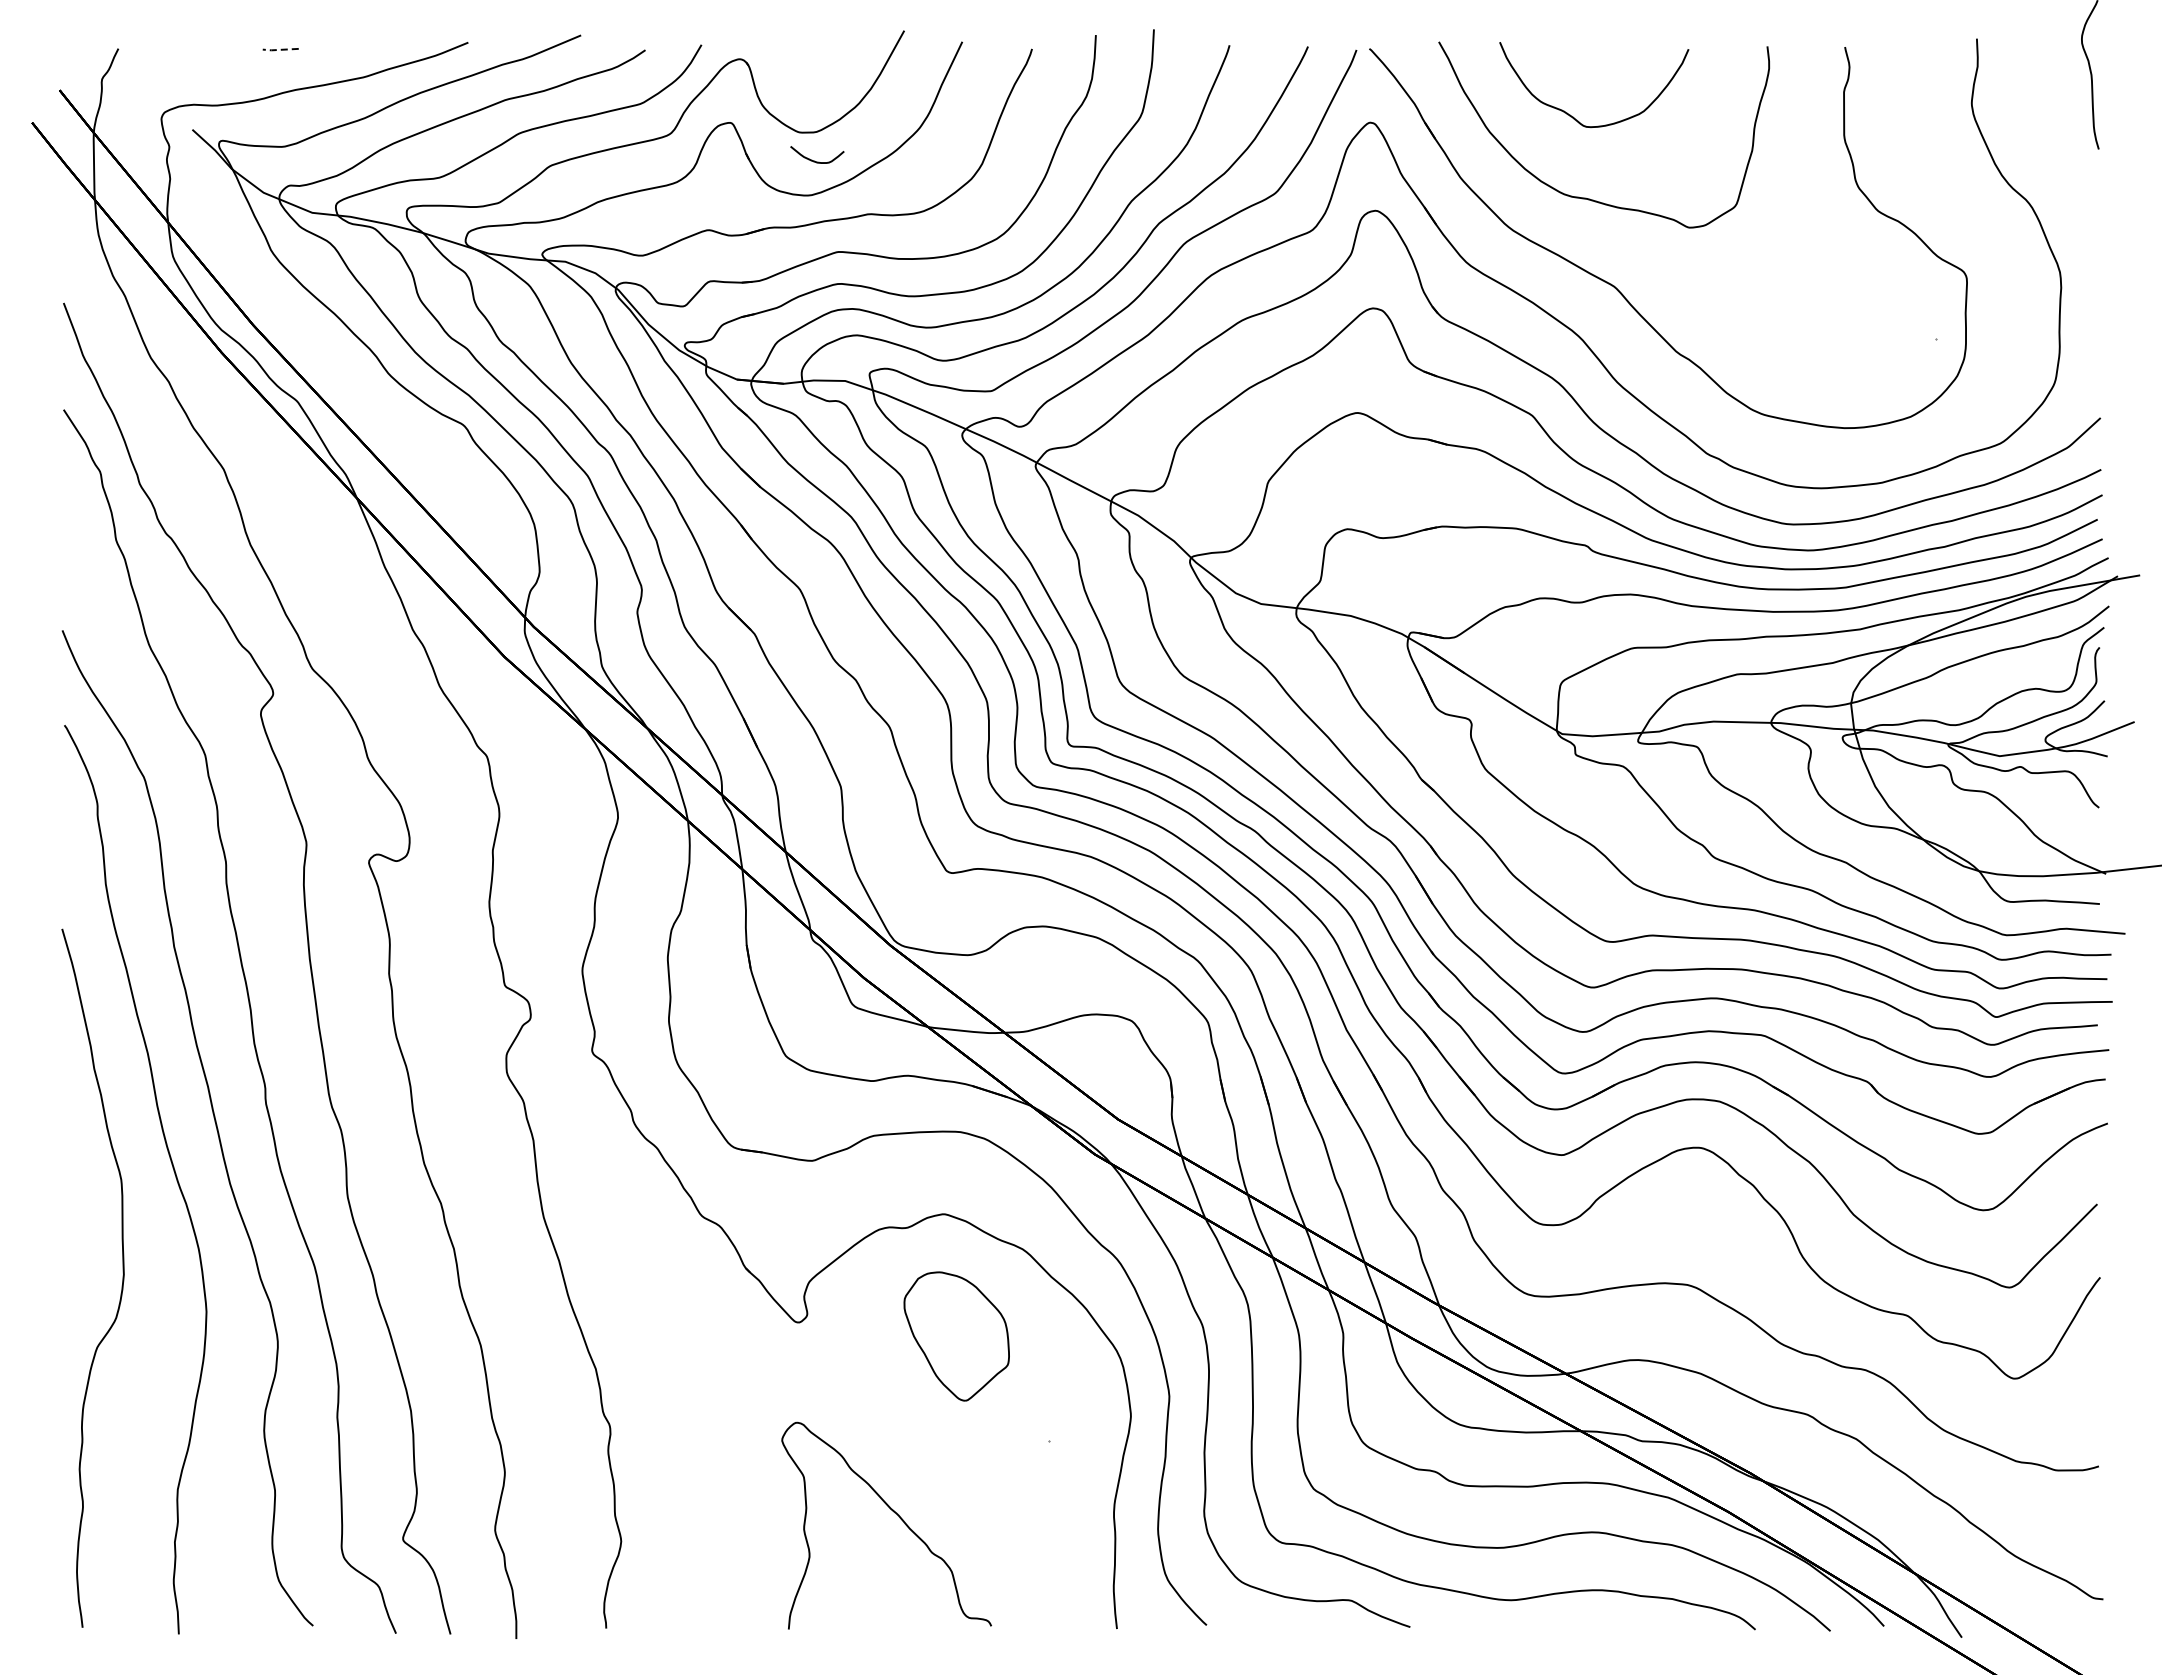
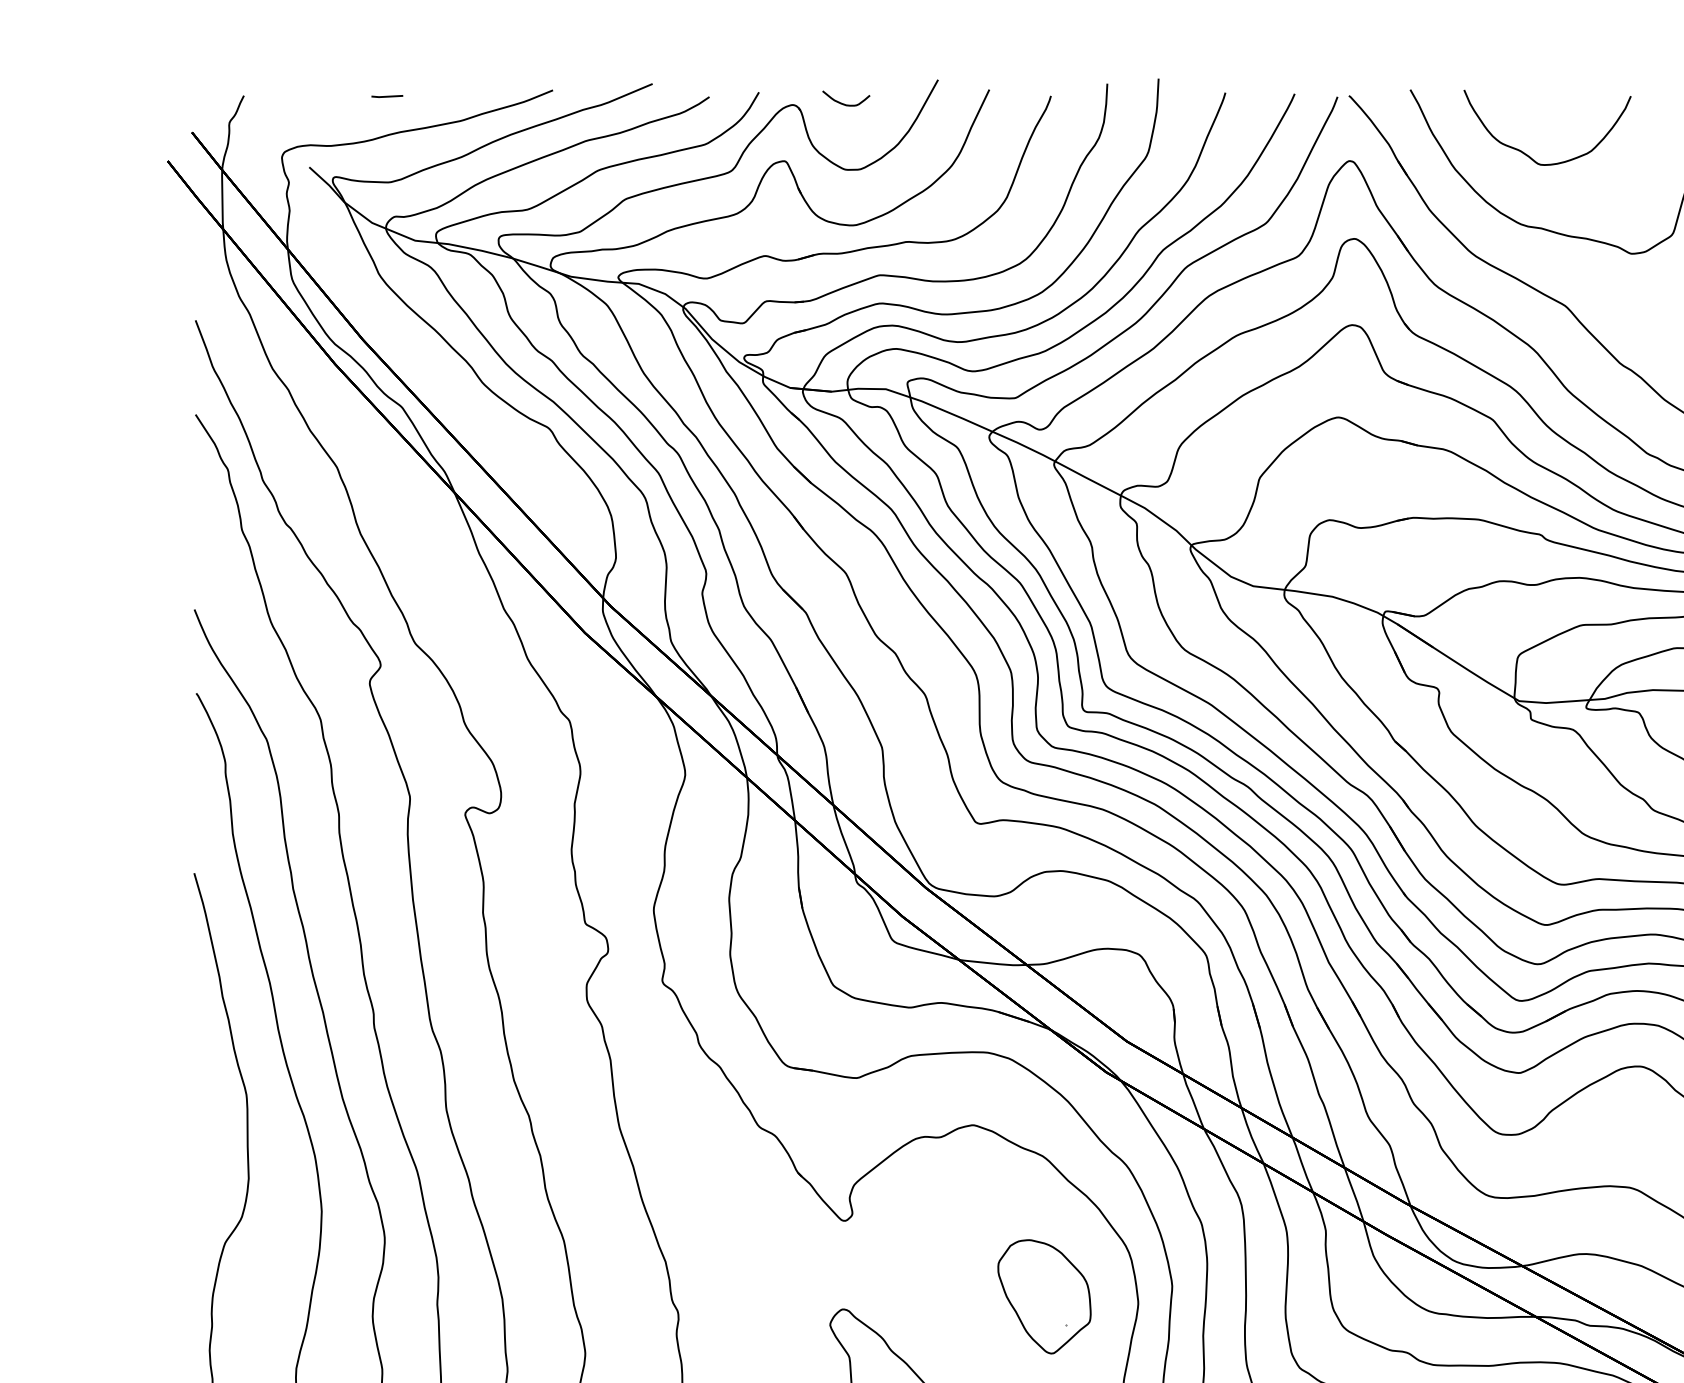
line: (280, 49) -> (387, 96), dashed -> solid
curve: (814, 160) -> (843, 103), moved
part: (956, 1336) -> (1044, 1296), moved

